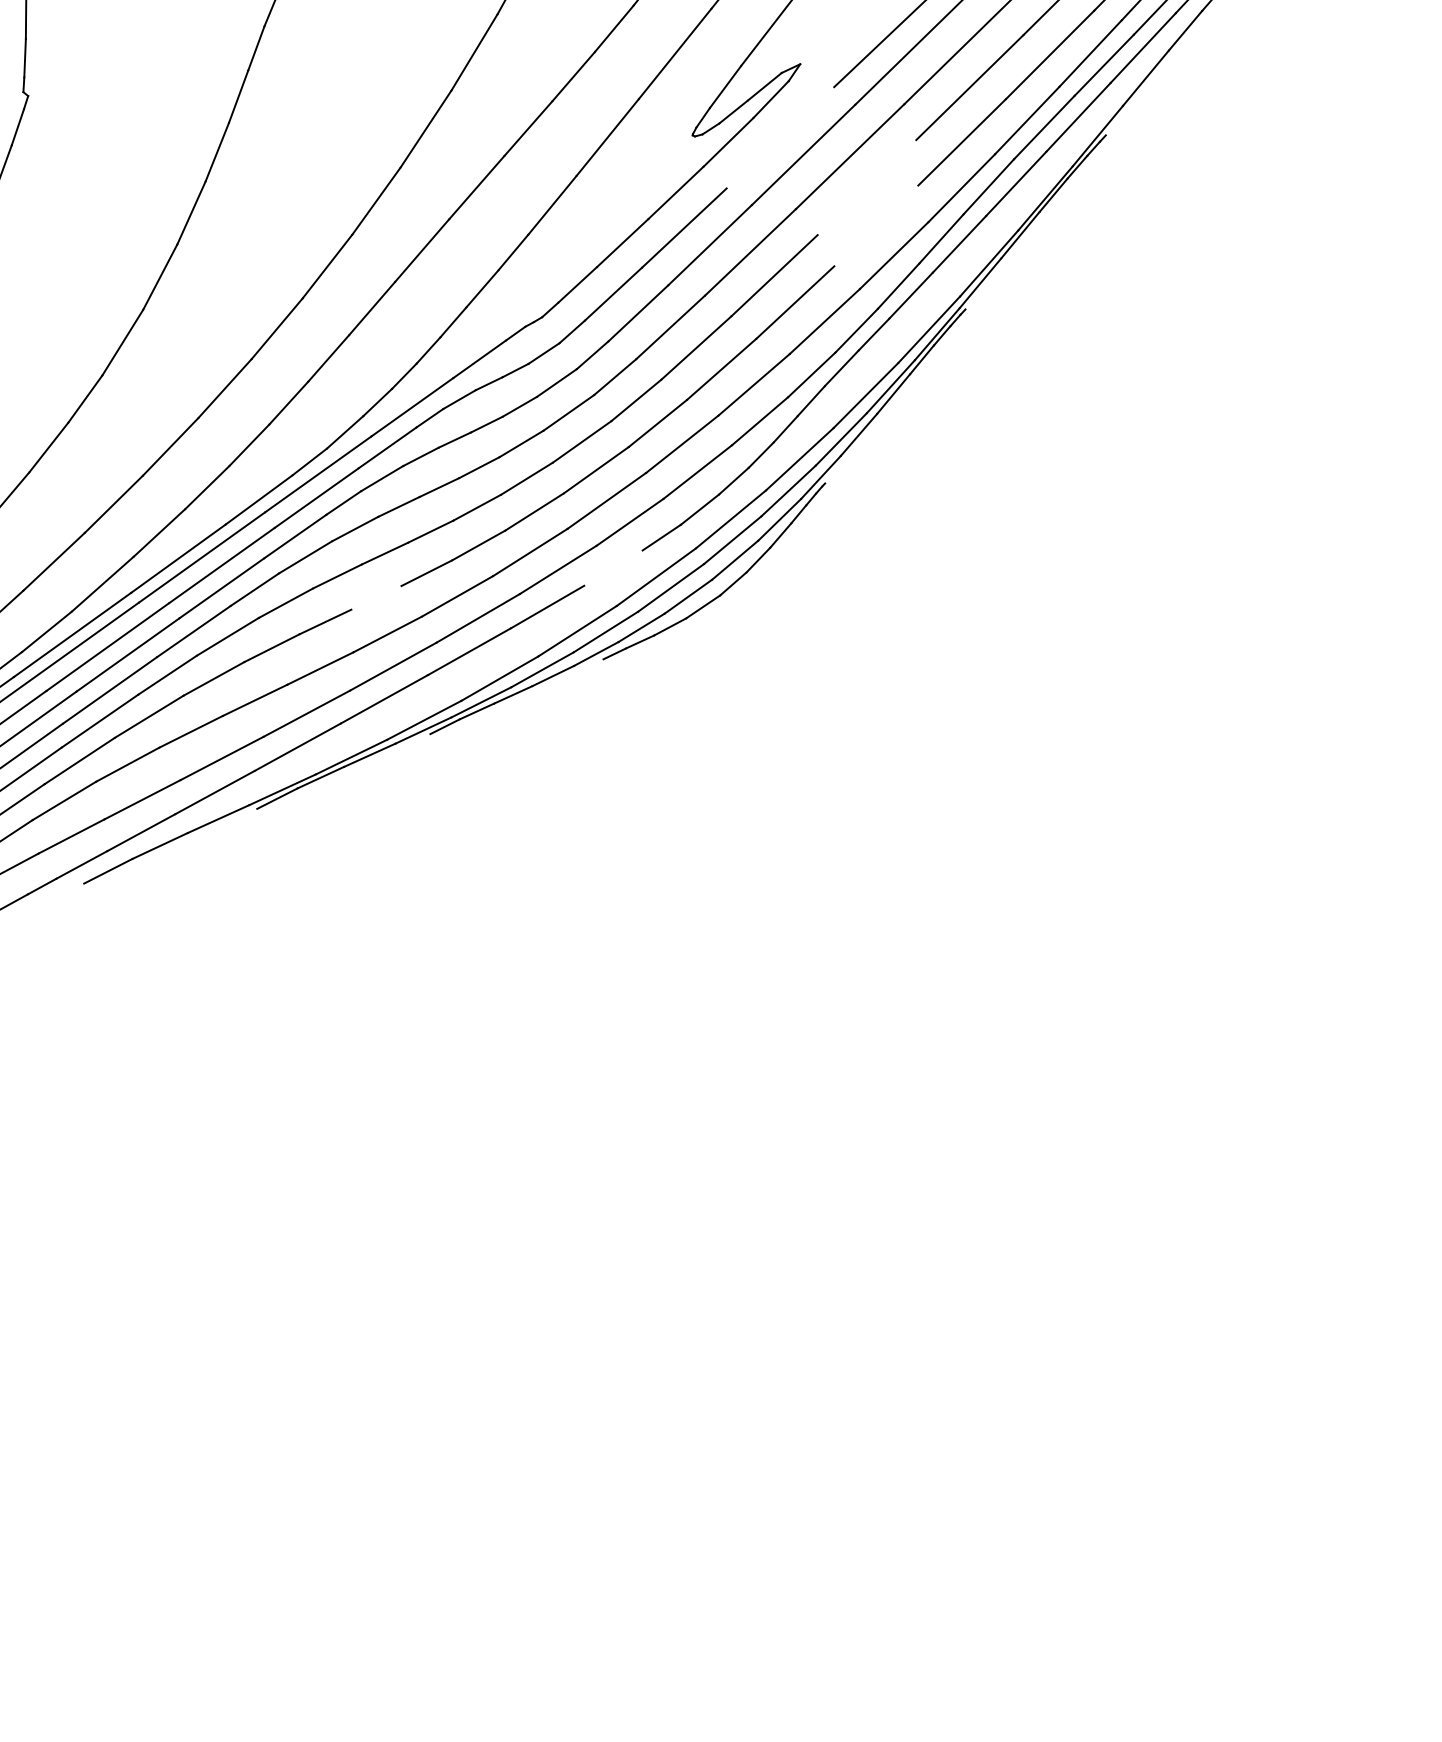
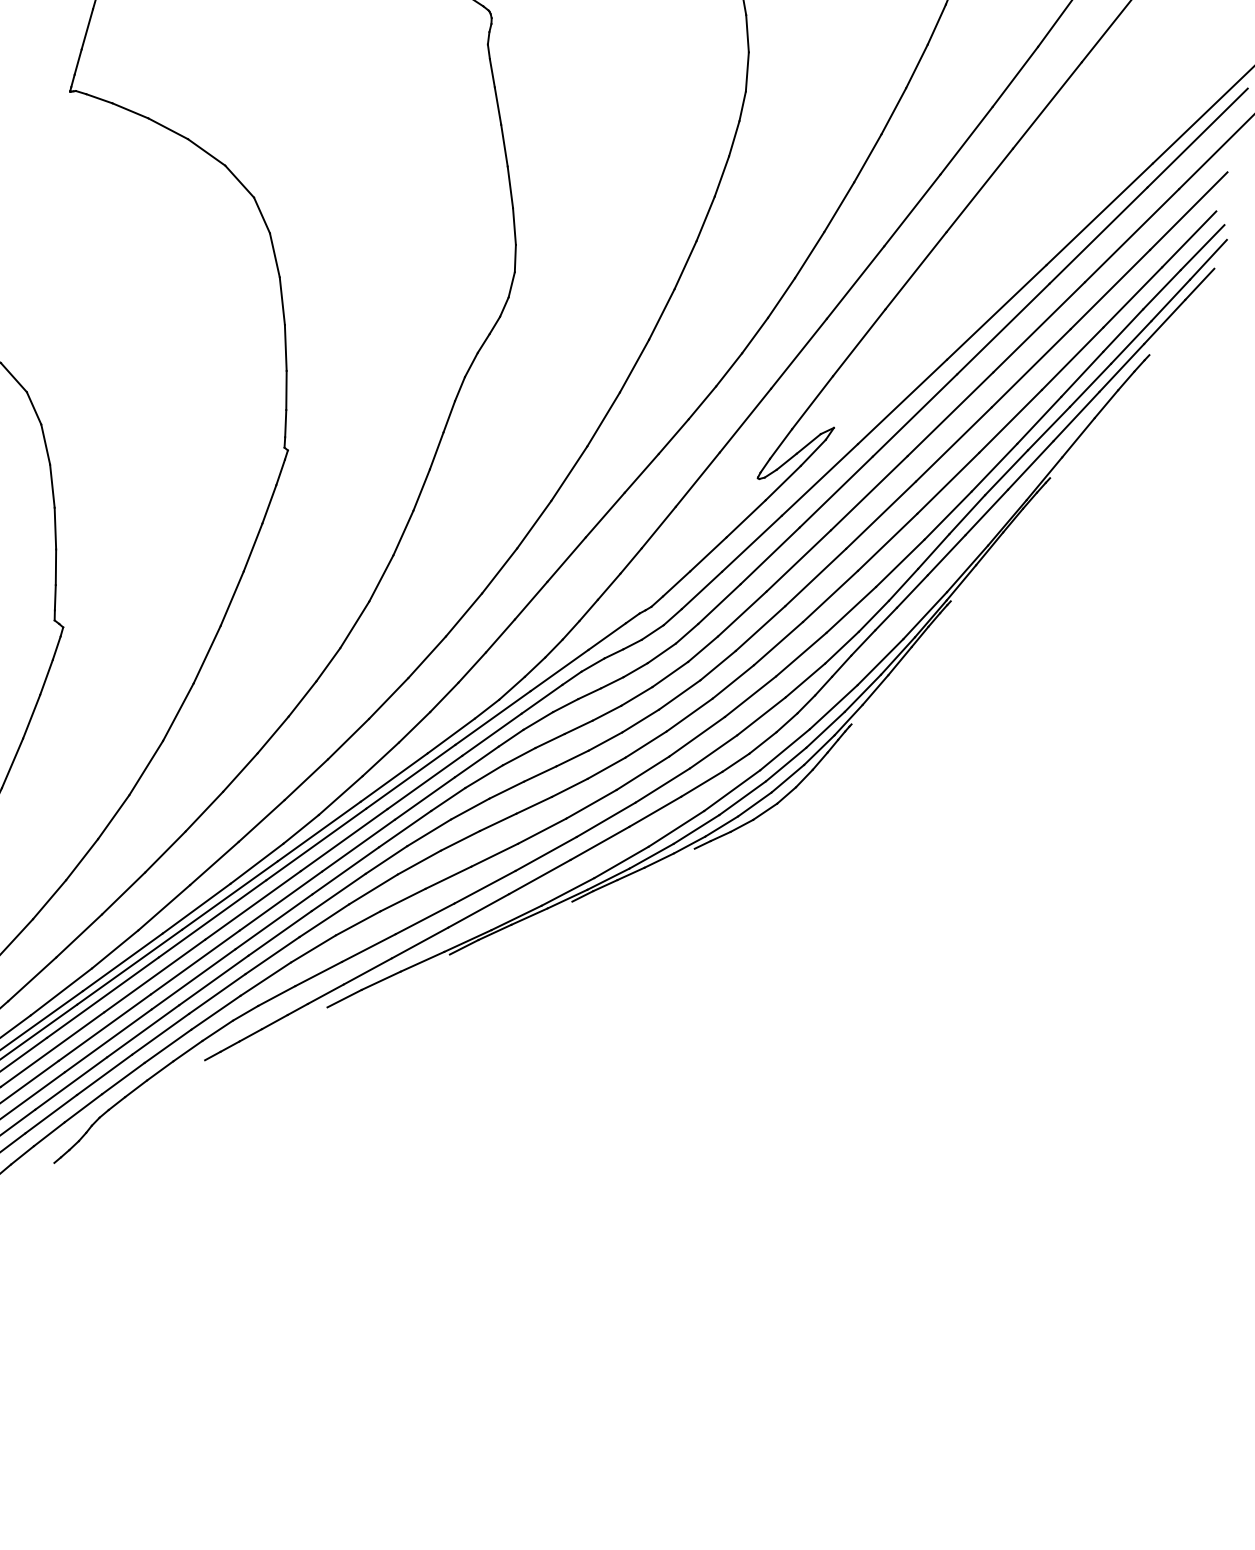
line: (779, 137) -> (819, 479), added
line: (867, 186) -> (881, 514), added
line: (875, 224) -> (887, 541), added
line: (612, 567) -> (701, 783), added
line: (375, 596) -> (533, 804), added

